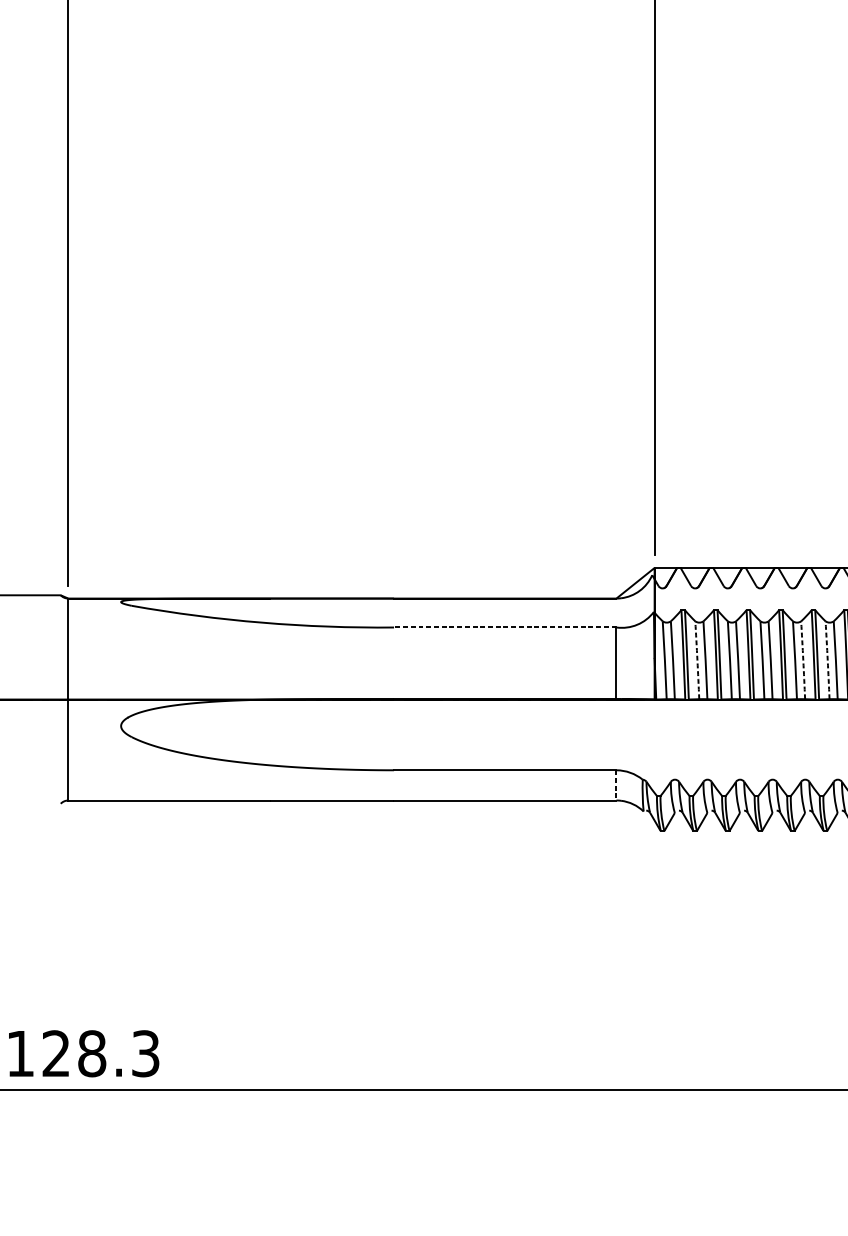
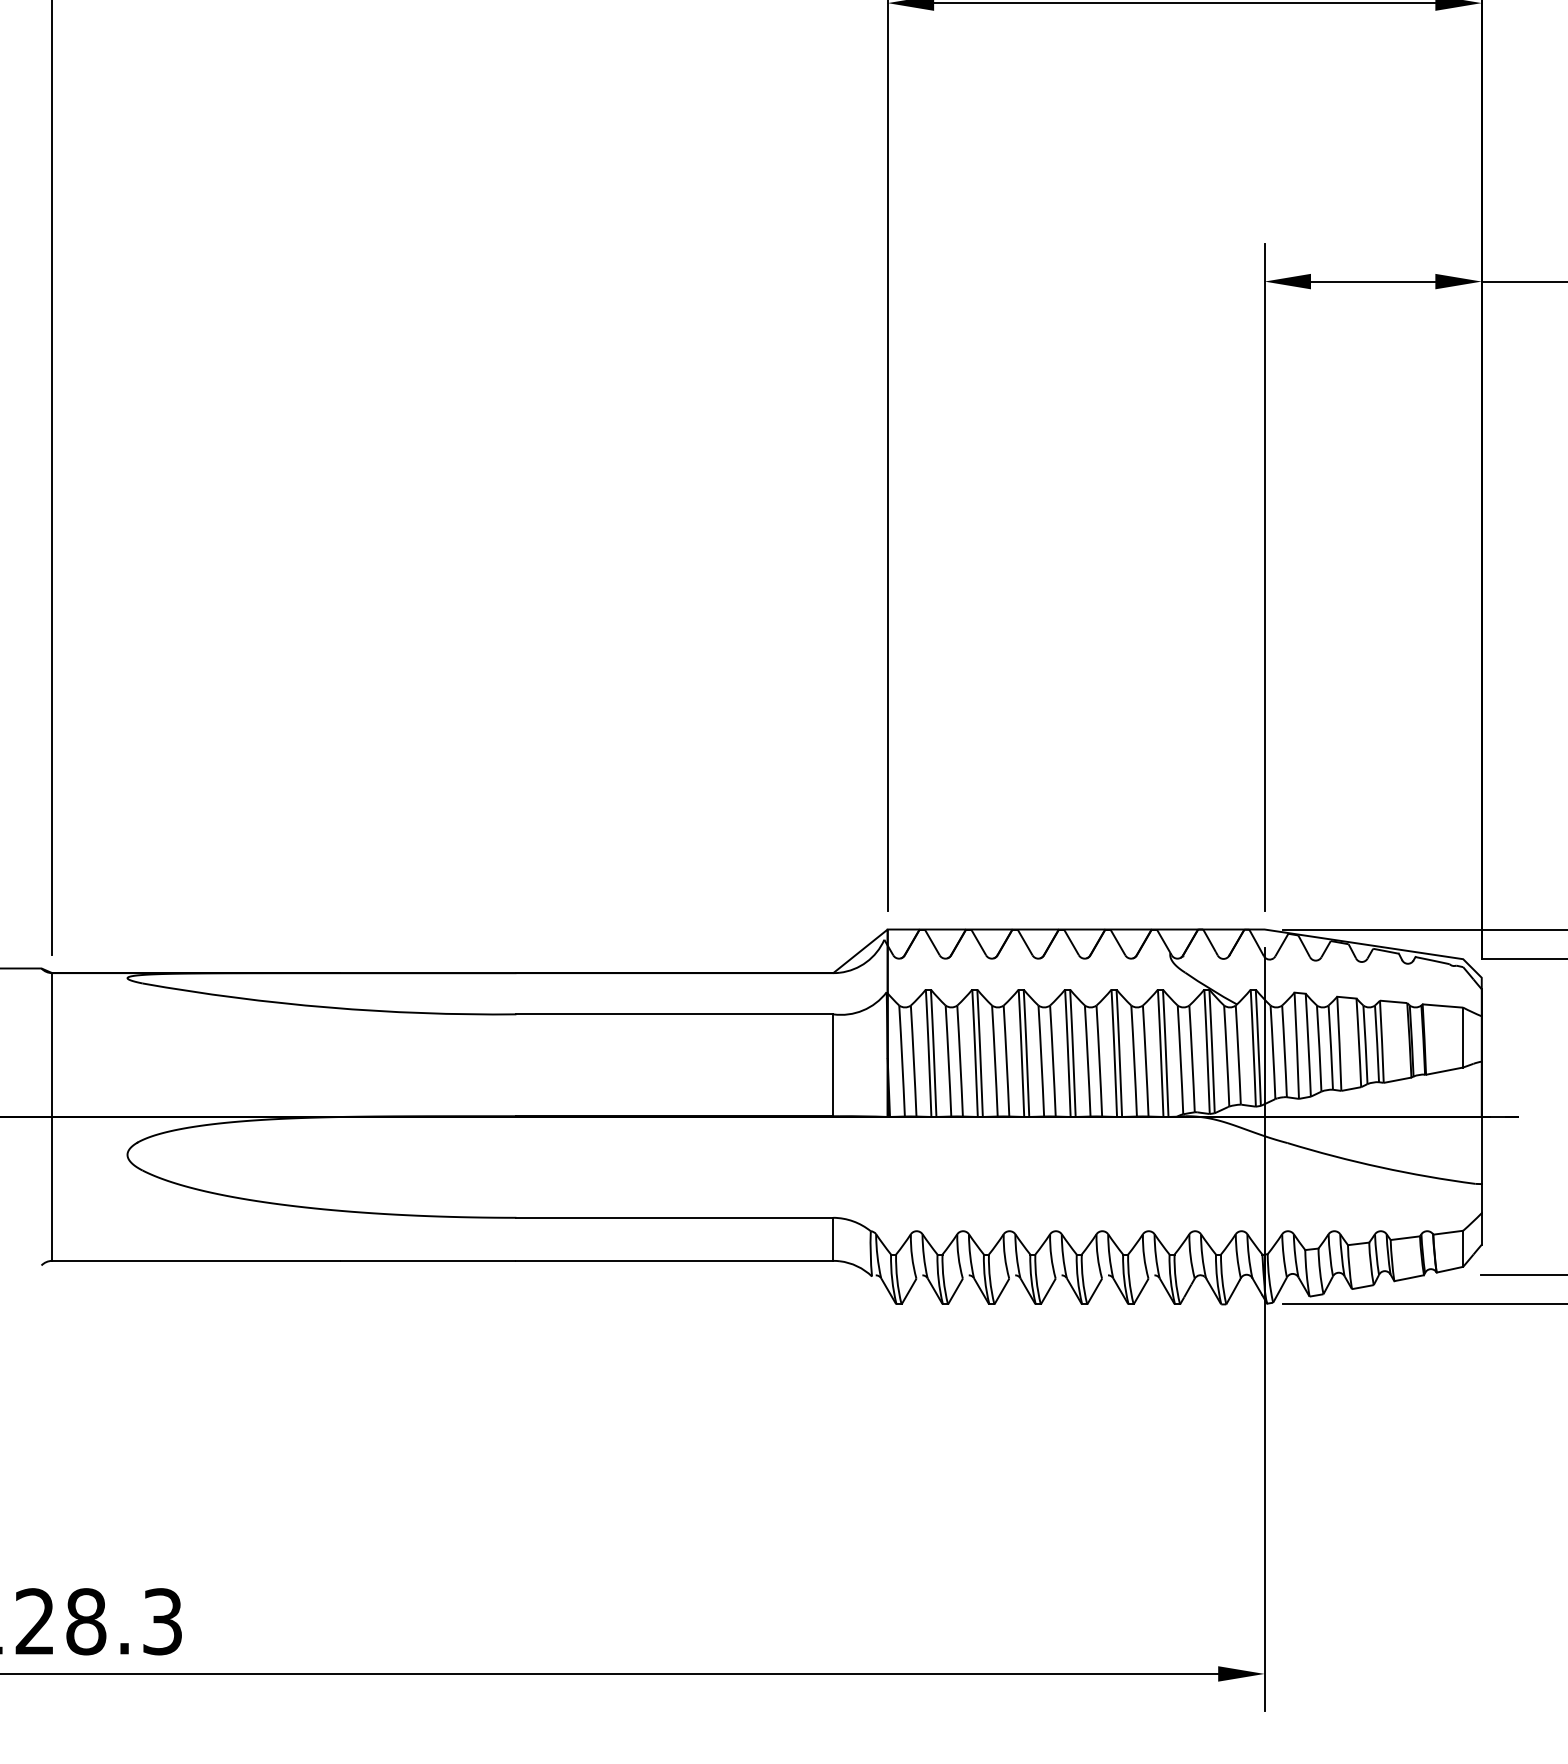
line: (505, 627) -> (674, 1014), dashed -> solid
arc: (697, 660) -> (948, 1061), dashed -> solid
arc: (803, 660) -> (1099, 1061), dashed -> solid
arc: (827, 660) -> (1134, 1061), dashed -> solid
line: (616, 785) -> (833, 1239), dashed -> solid

